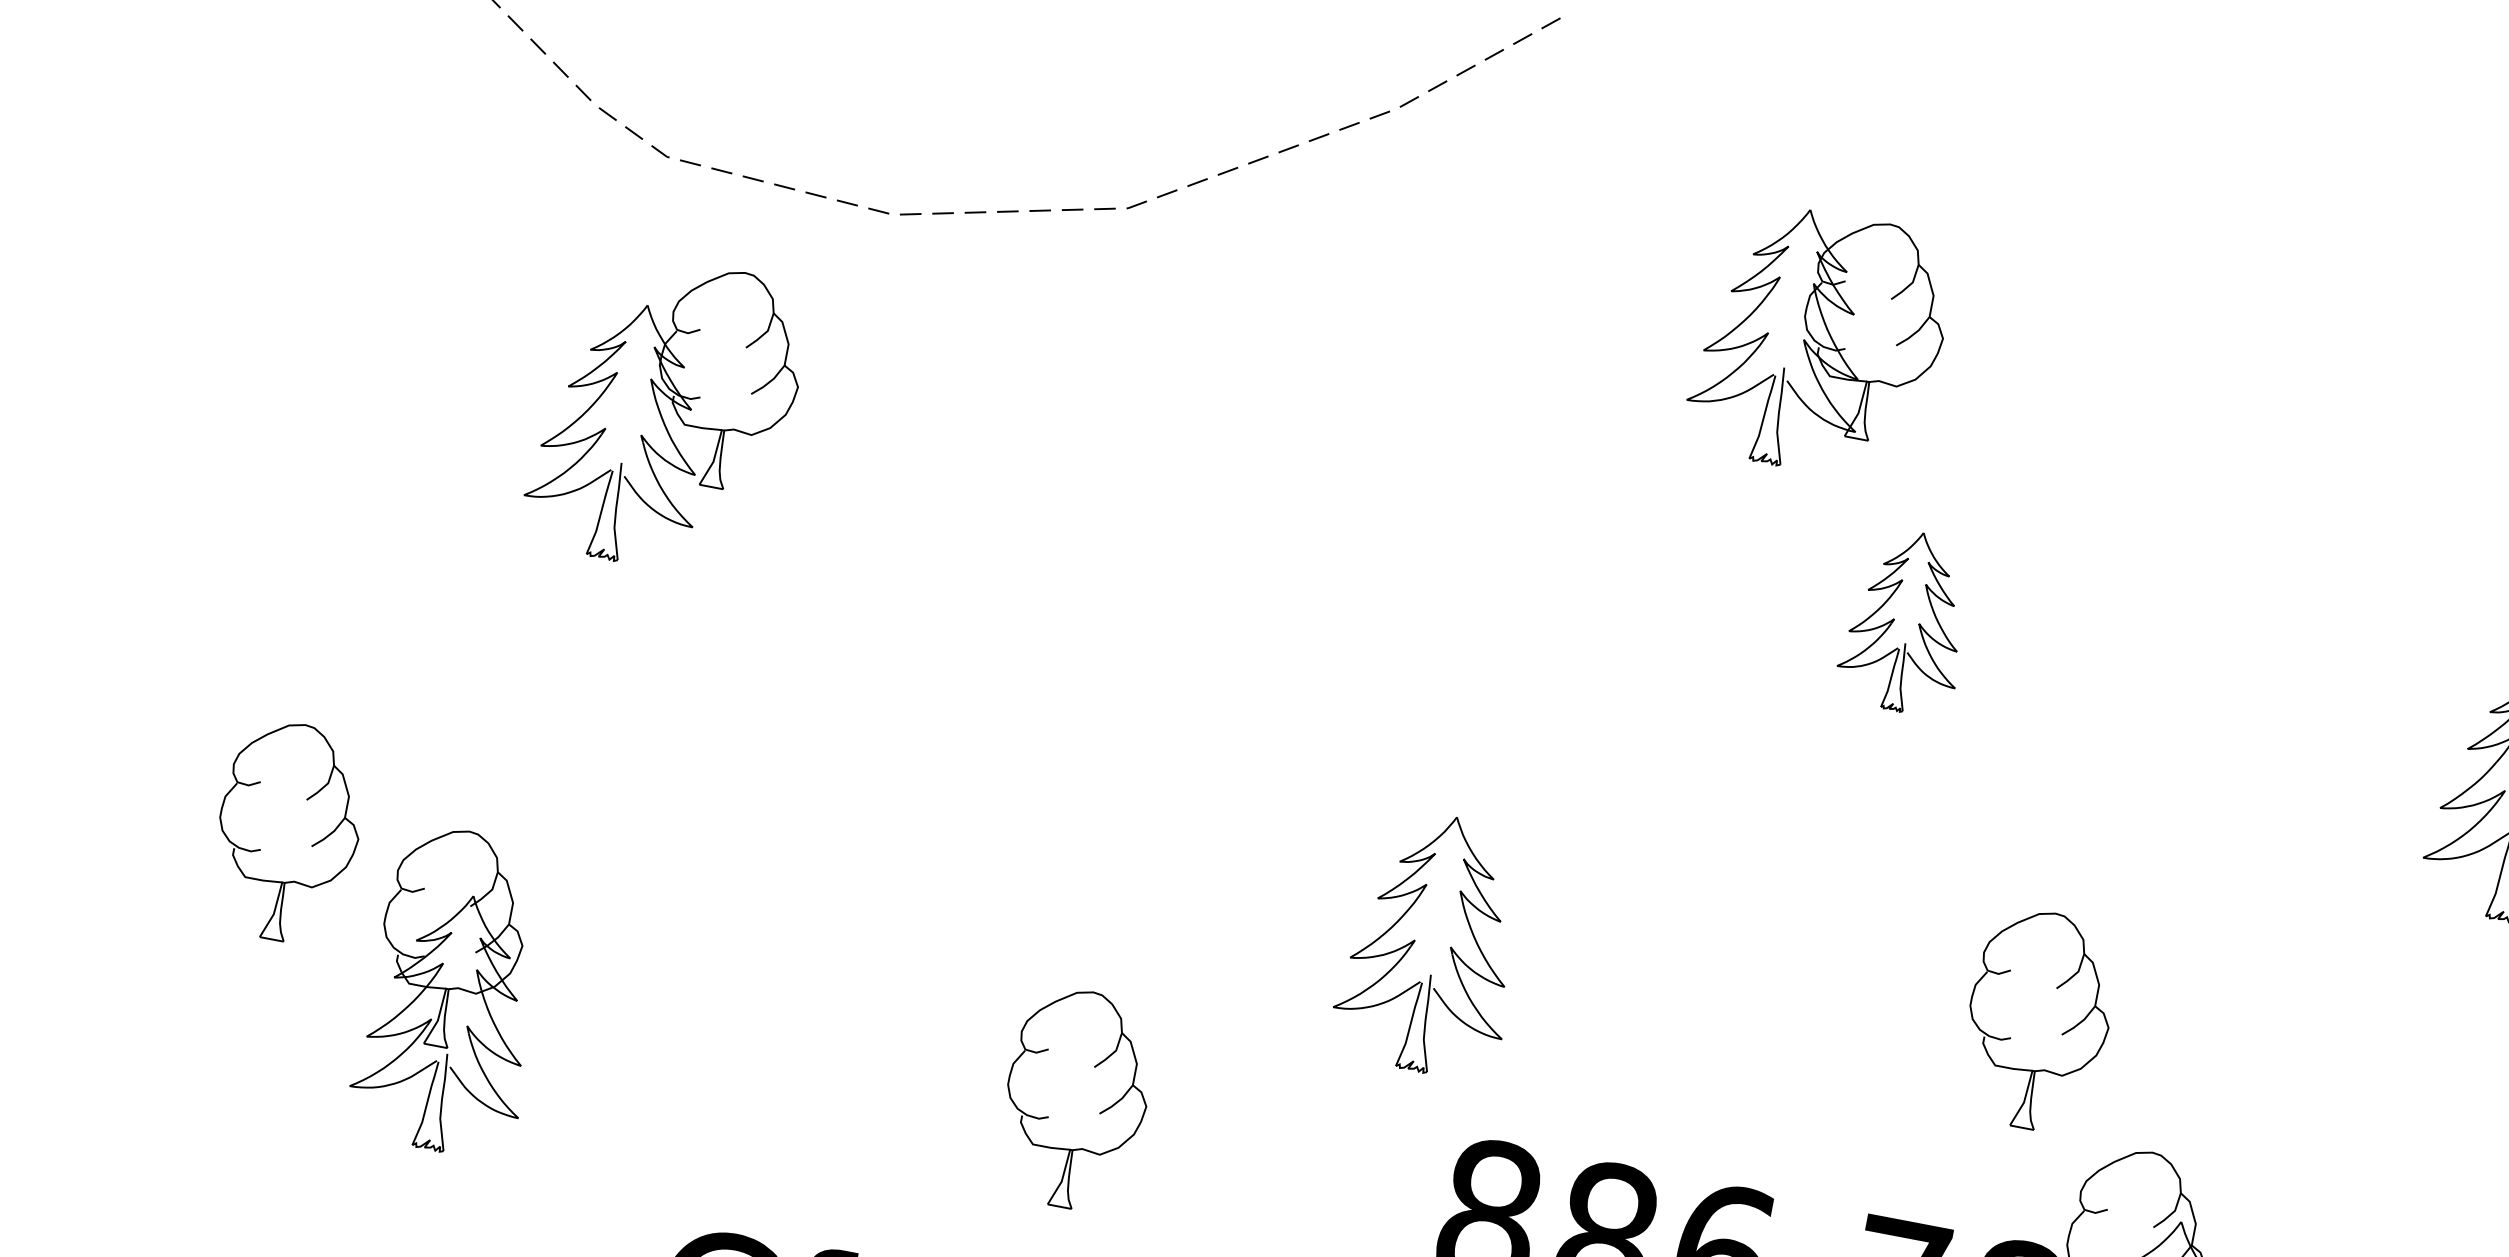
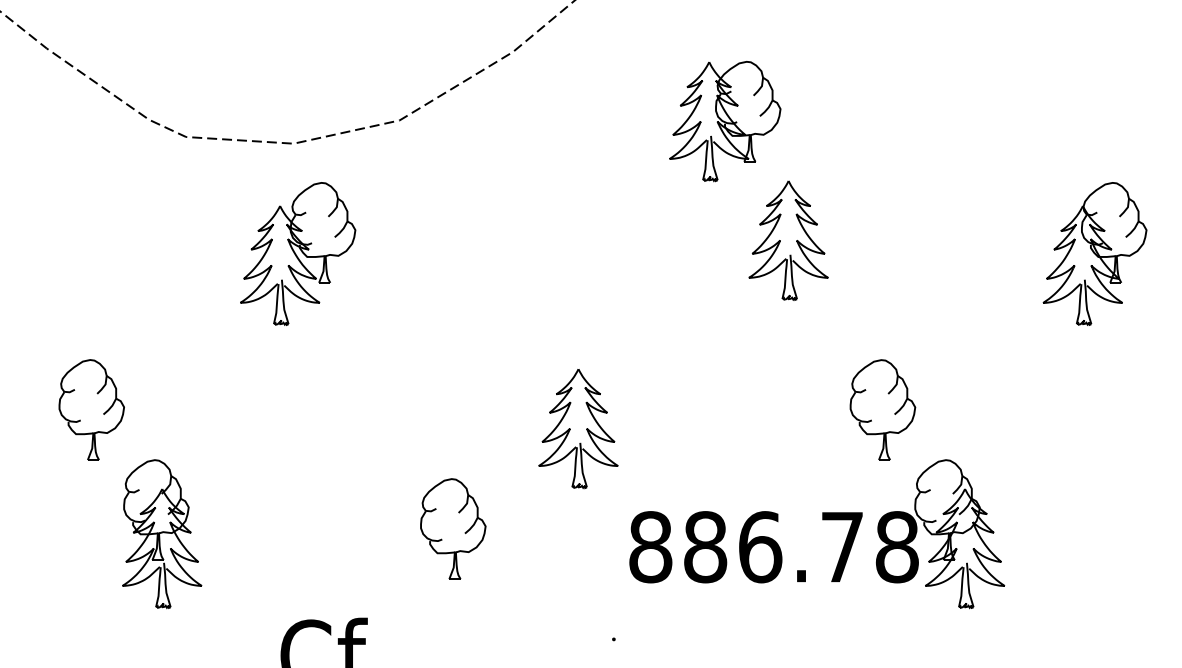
part: (667, 413) -> (298, 253), moved
part: (1906, 621) -> (788, 240), size x1.43
part: (288, 830) -> (91, 409), moved
part: (1432, 945) -> (578, 429), moved

